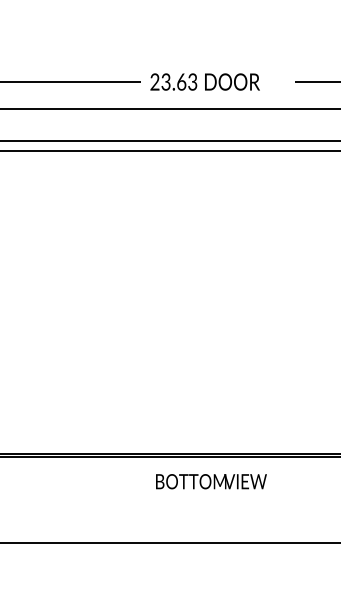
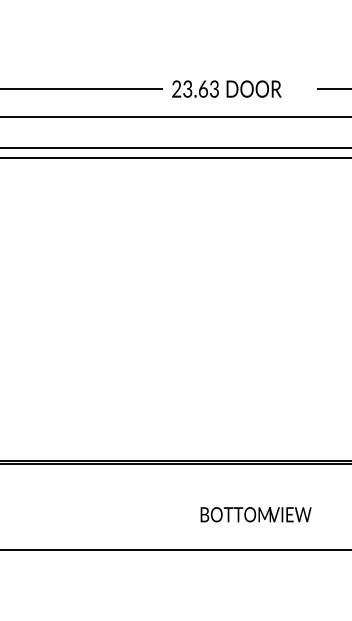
text: (210, 481) -> (255, 514), moved

